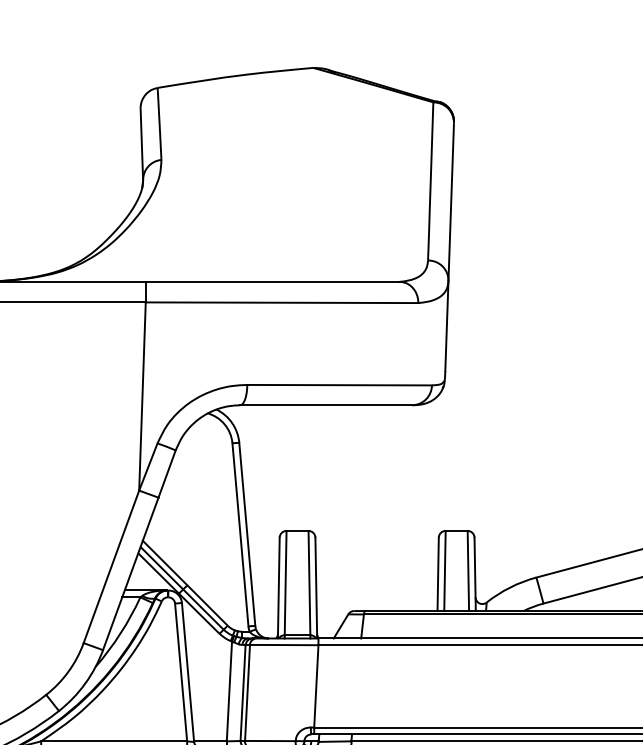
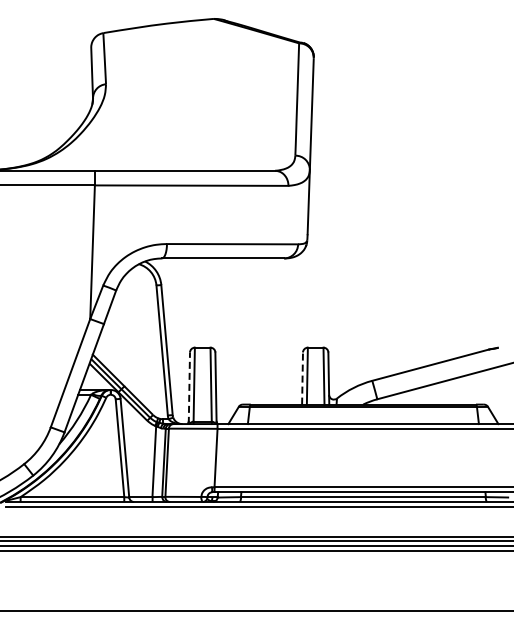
line: (438, 574) -> (302, 378), solid -> dashed
line: (278, 588) -> (189, 388), solid -> dashed

